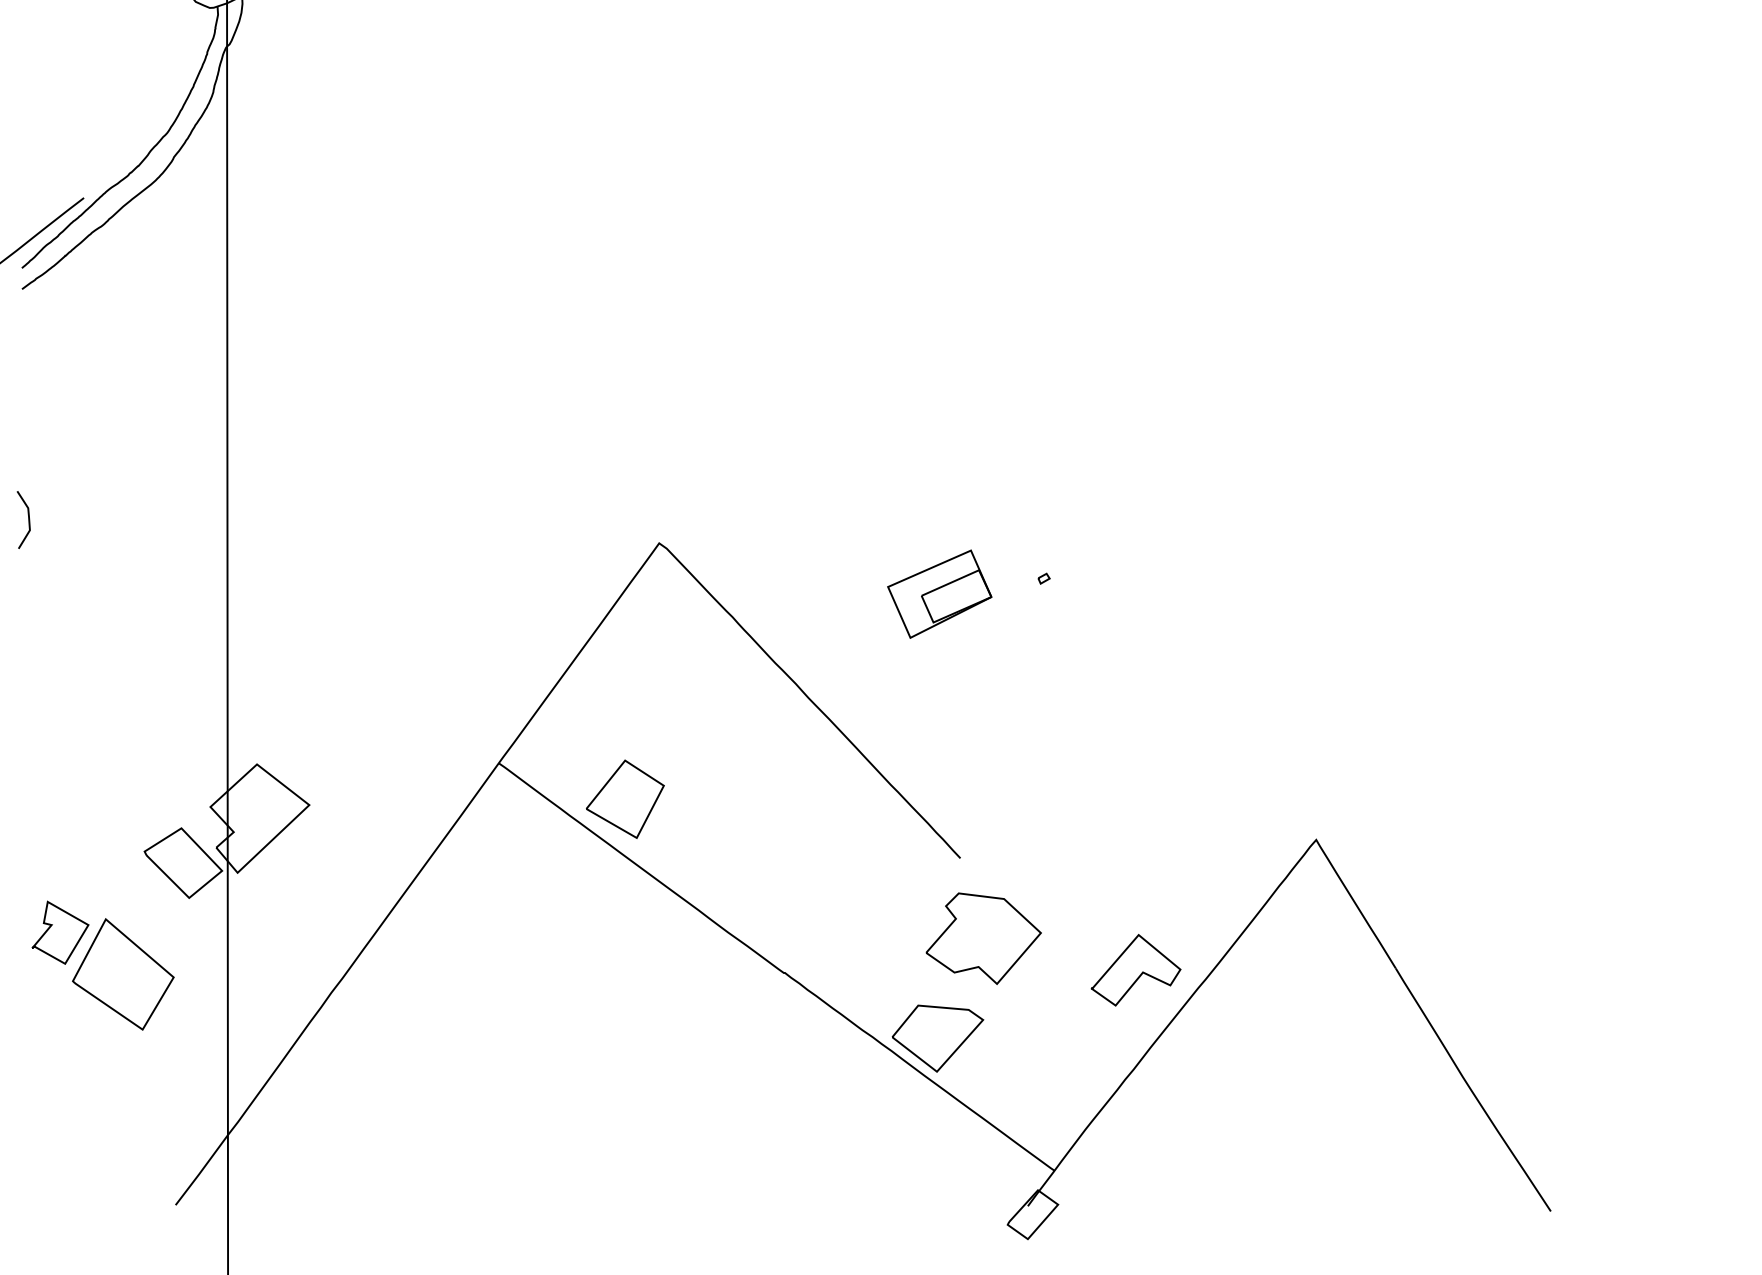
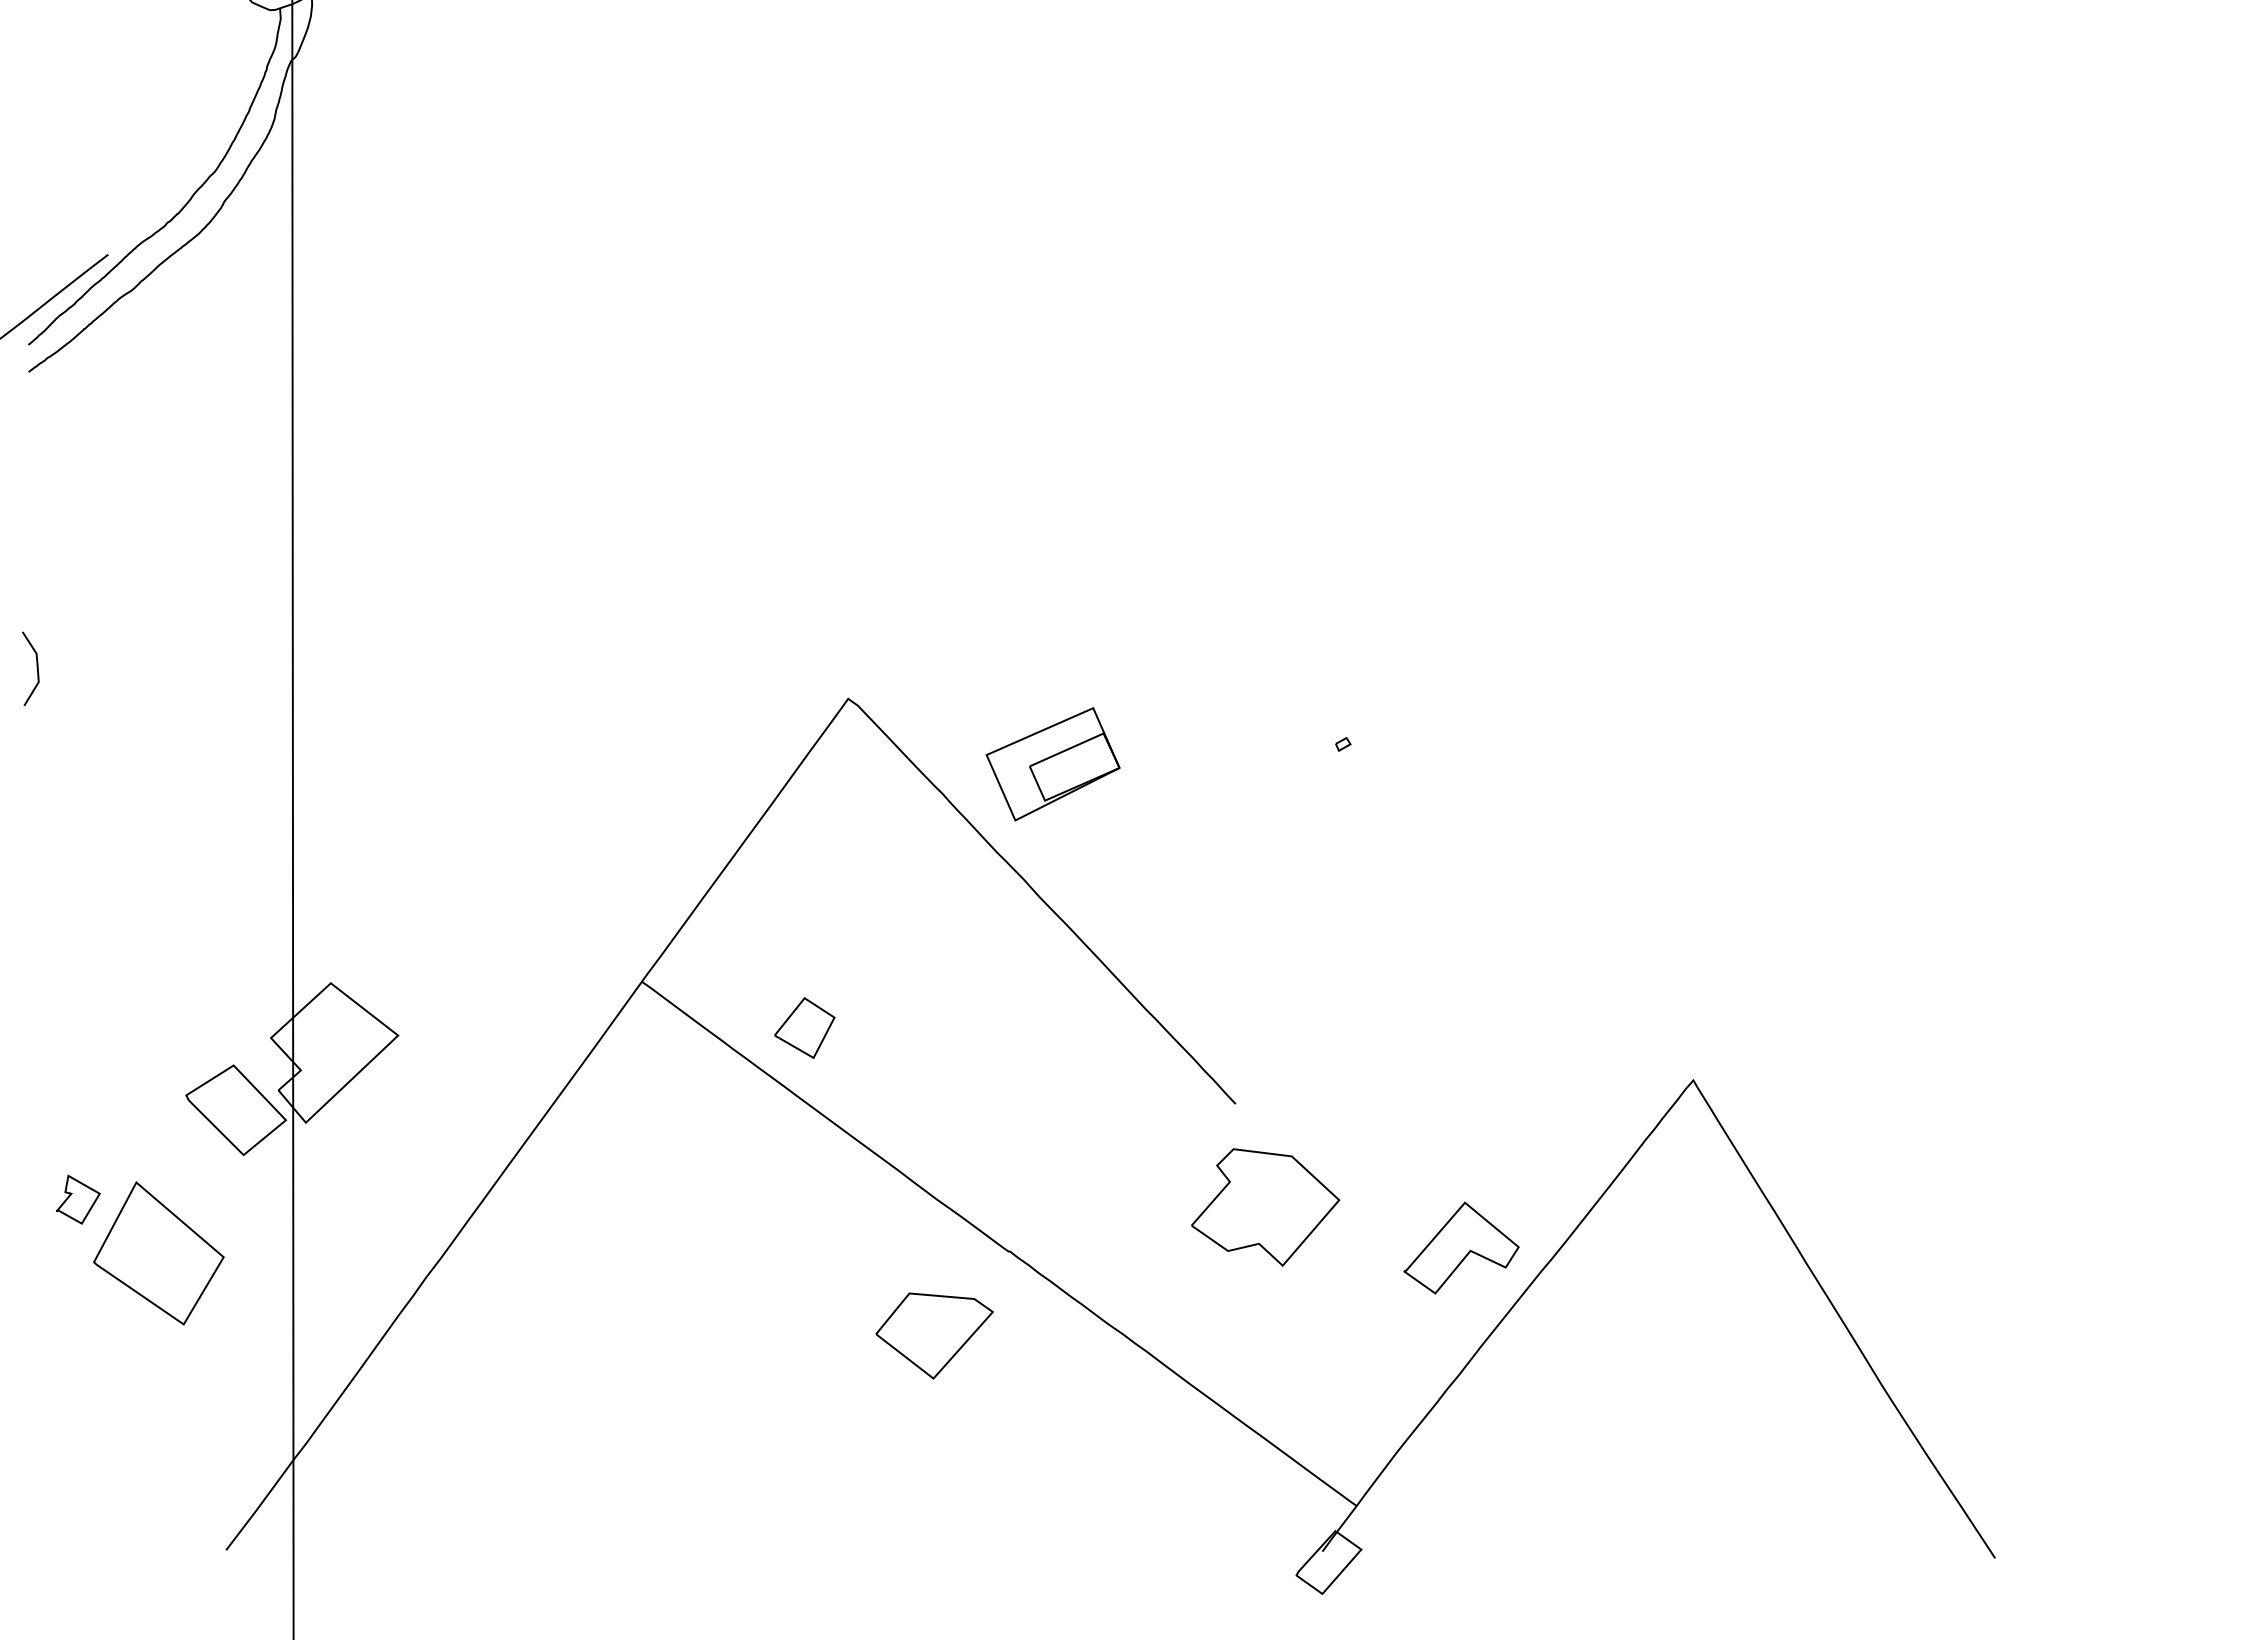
part: (939, 594) -> (1052, 764), moved
part: (625, 798) -> (804, 1027), size x0.6
part: (60, 932) -> (78, 1199), size x0.6
part: (937, 1038) -> (934, 1335), moved

